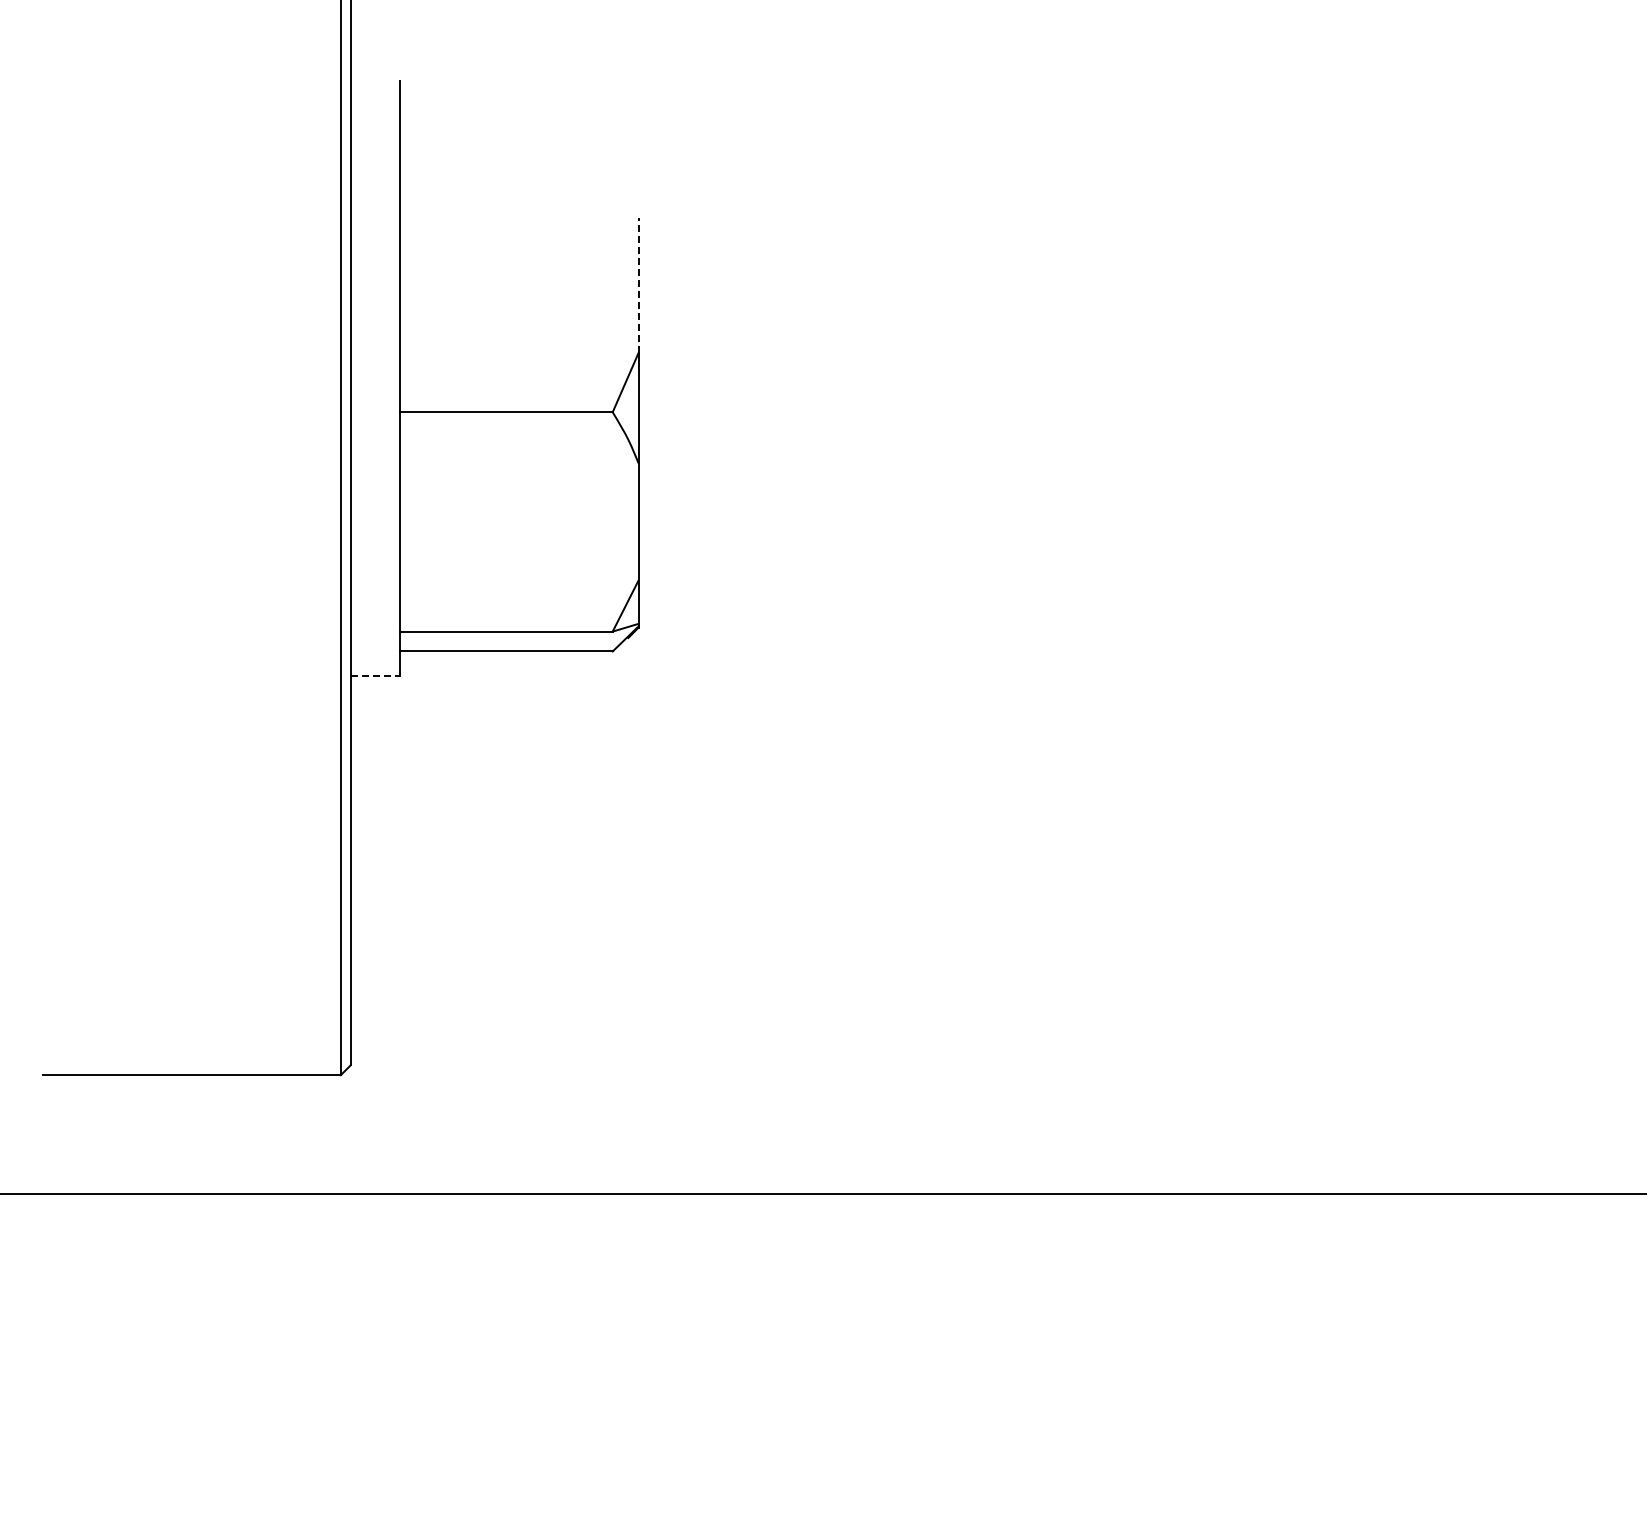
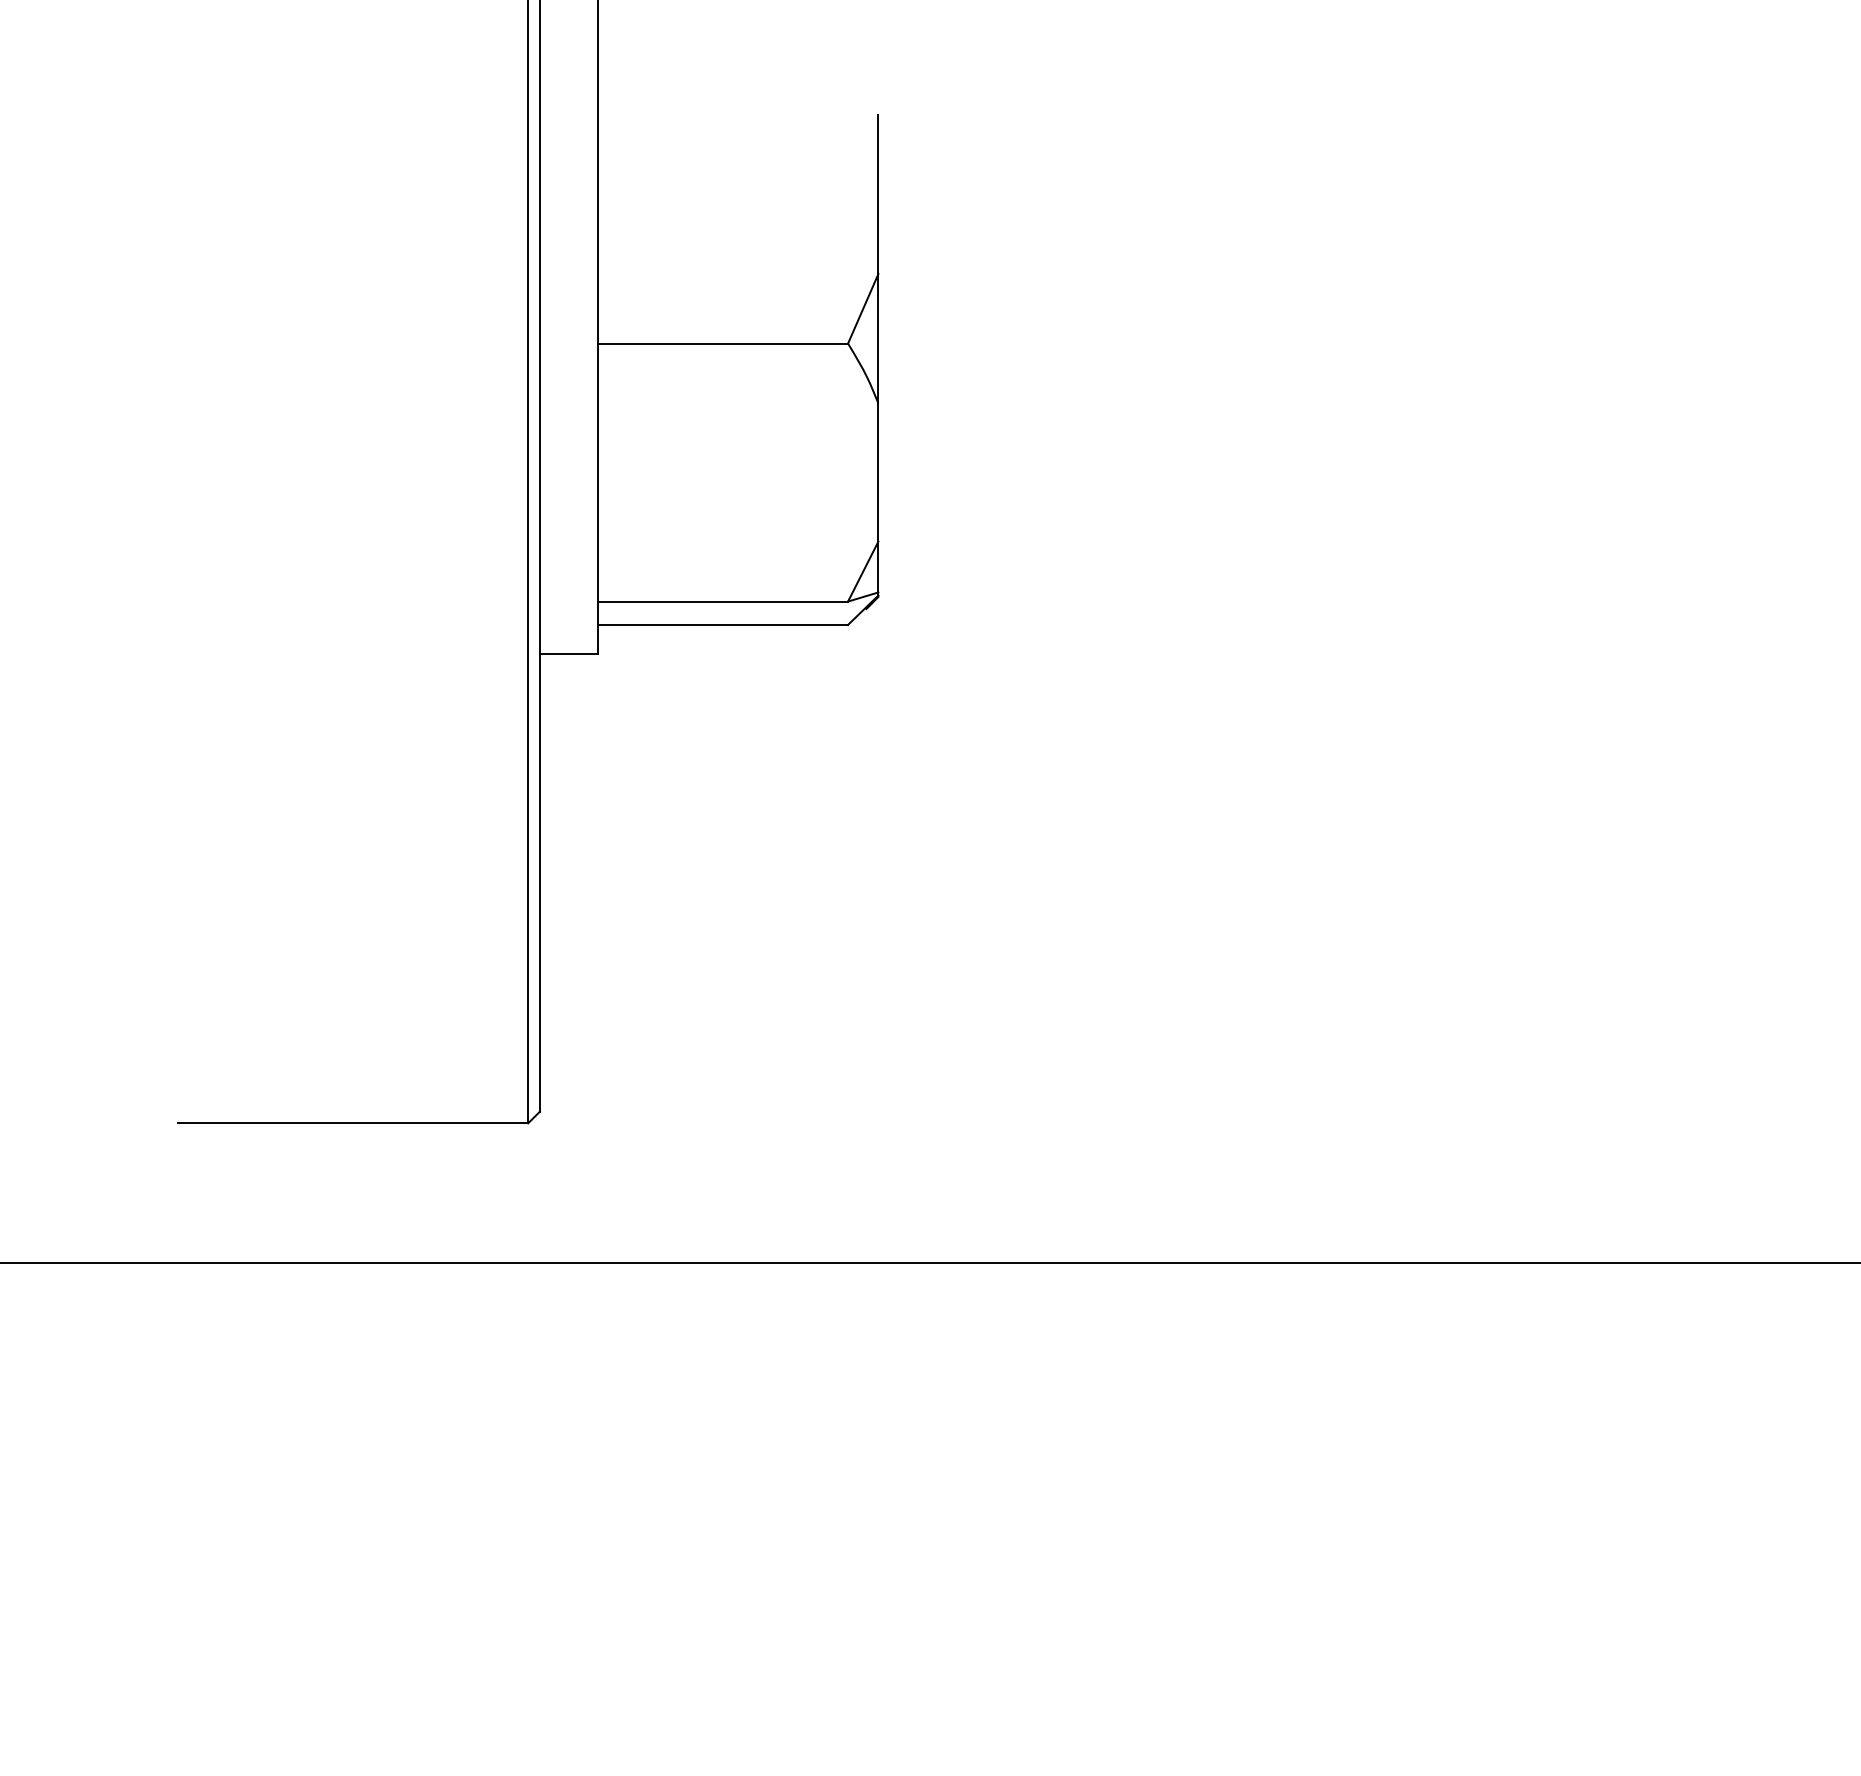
line: (638, 285) -> (878, 194), dashed -> solid
line: (375, 676) -> (569, 654), dashed -> solid

